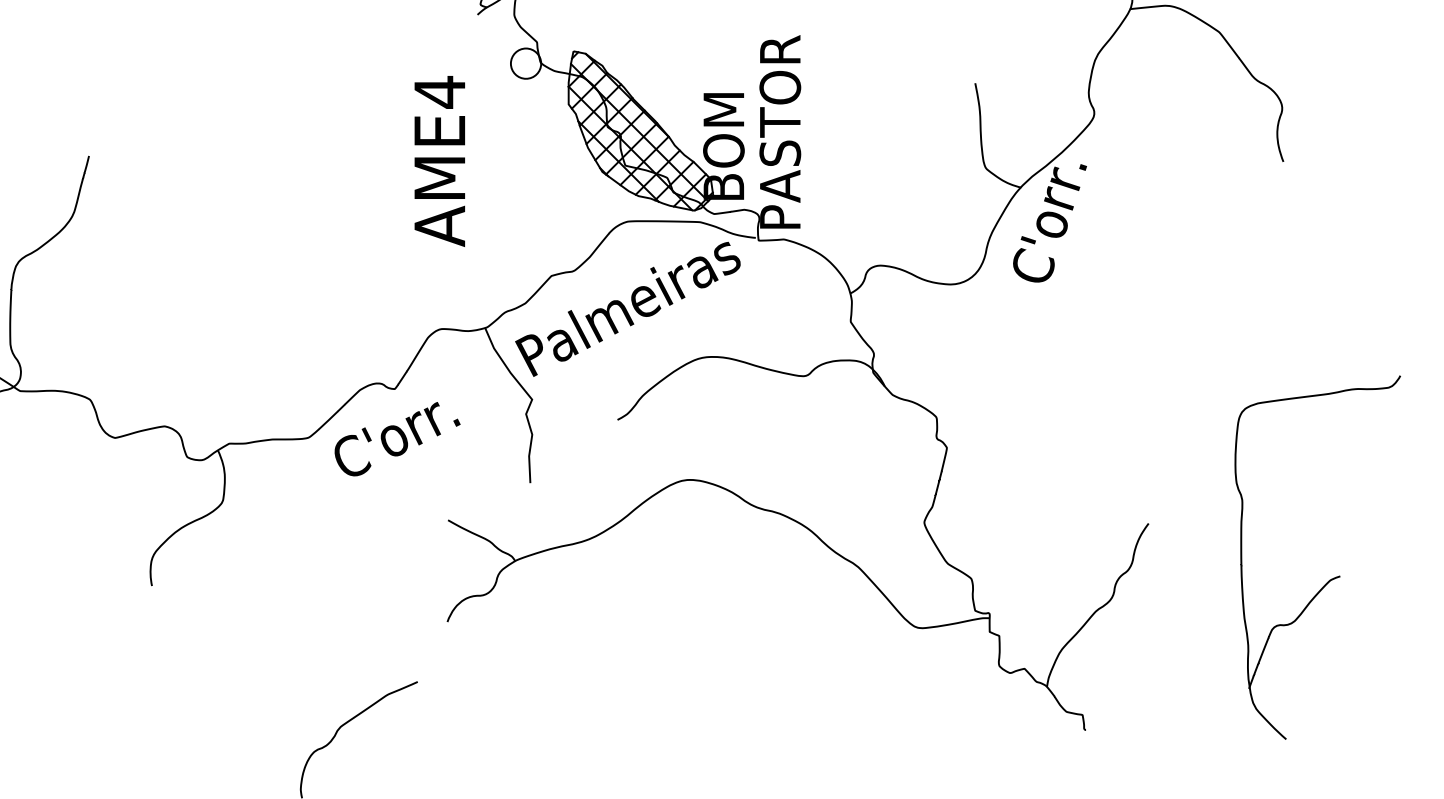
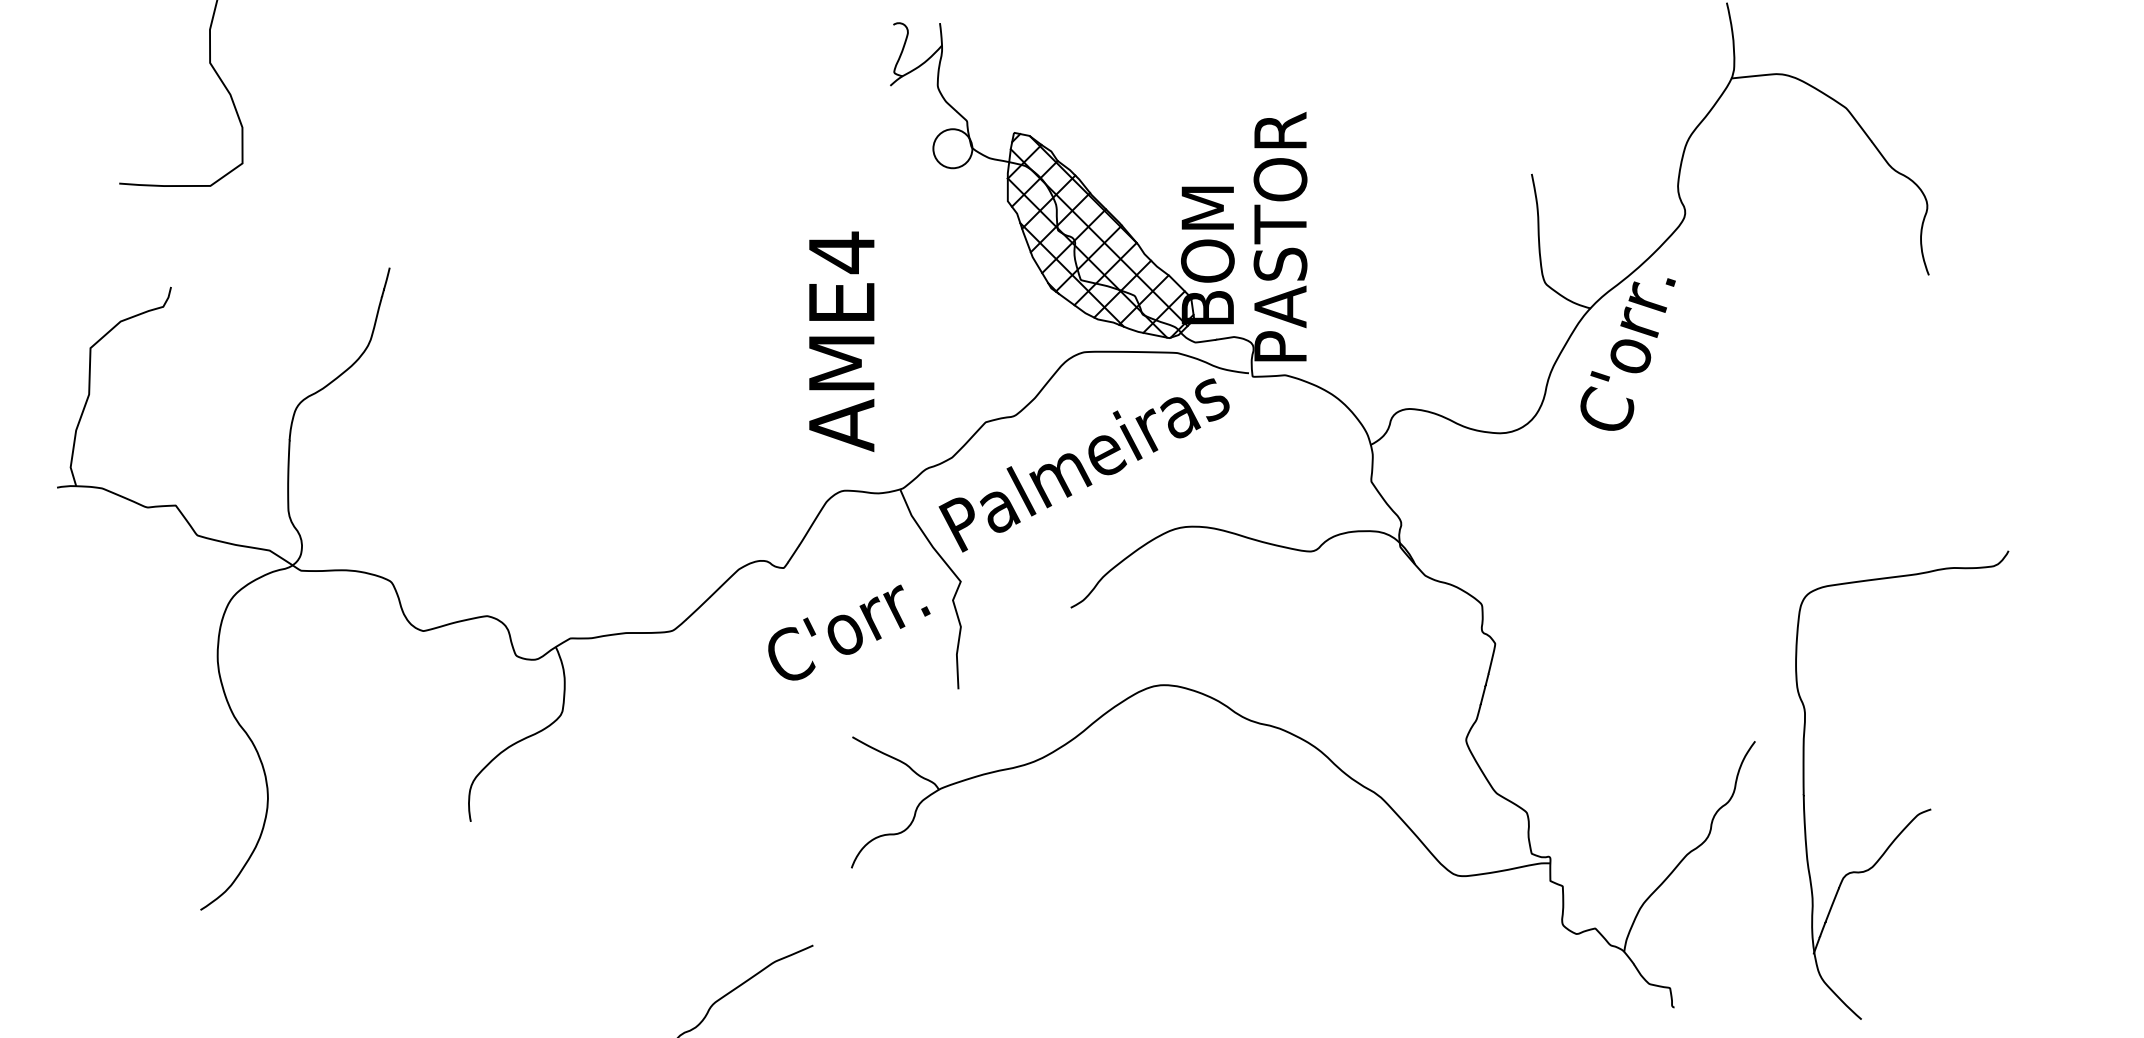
text: (439, 161) -> (841, 341), moved
text: (397, 439) -> (849, 632), moved
part: (1330, 579) -> (1918, 813), moved

